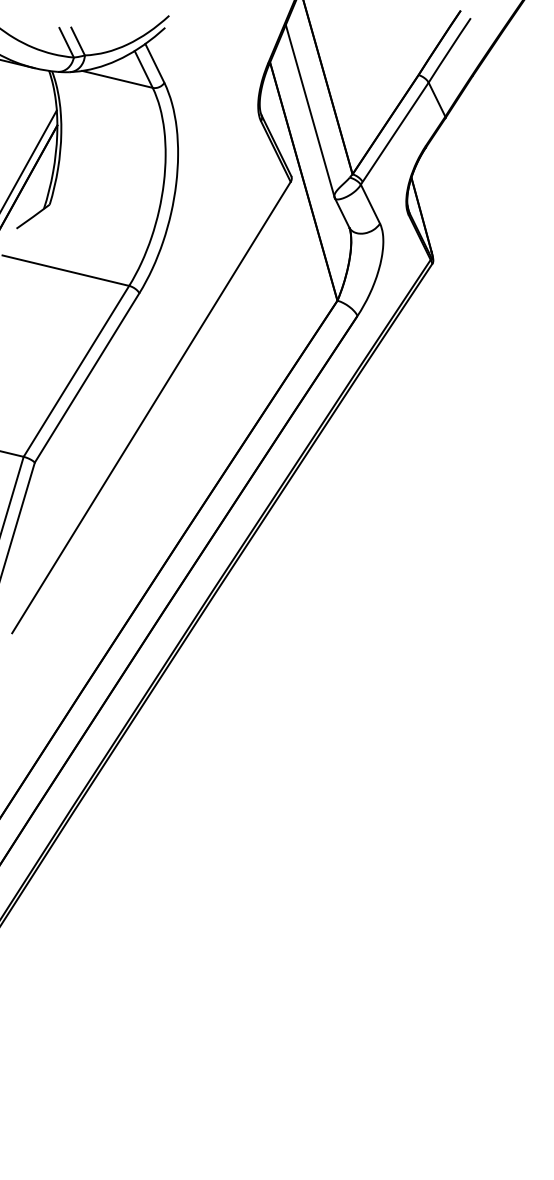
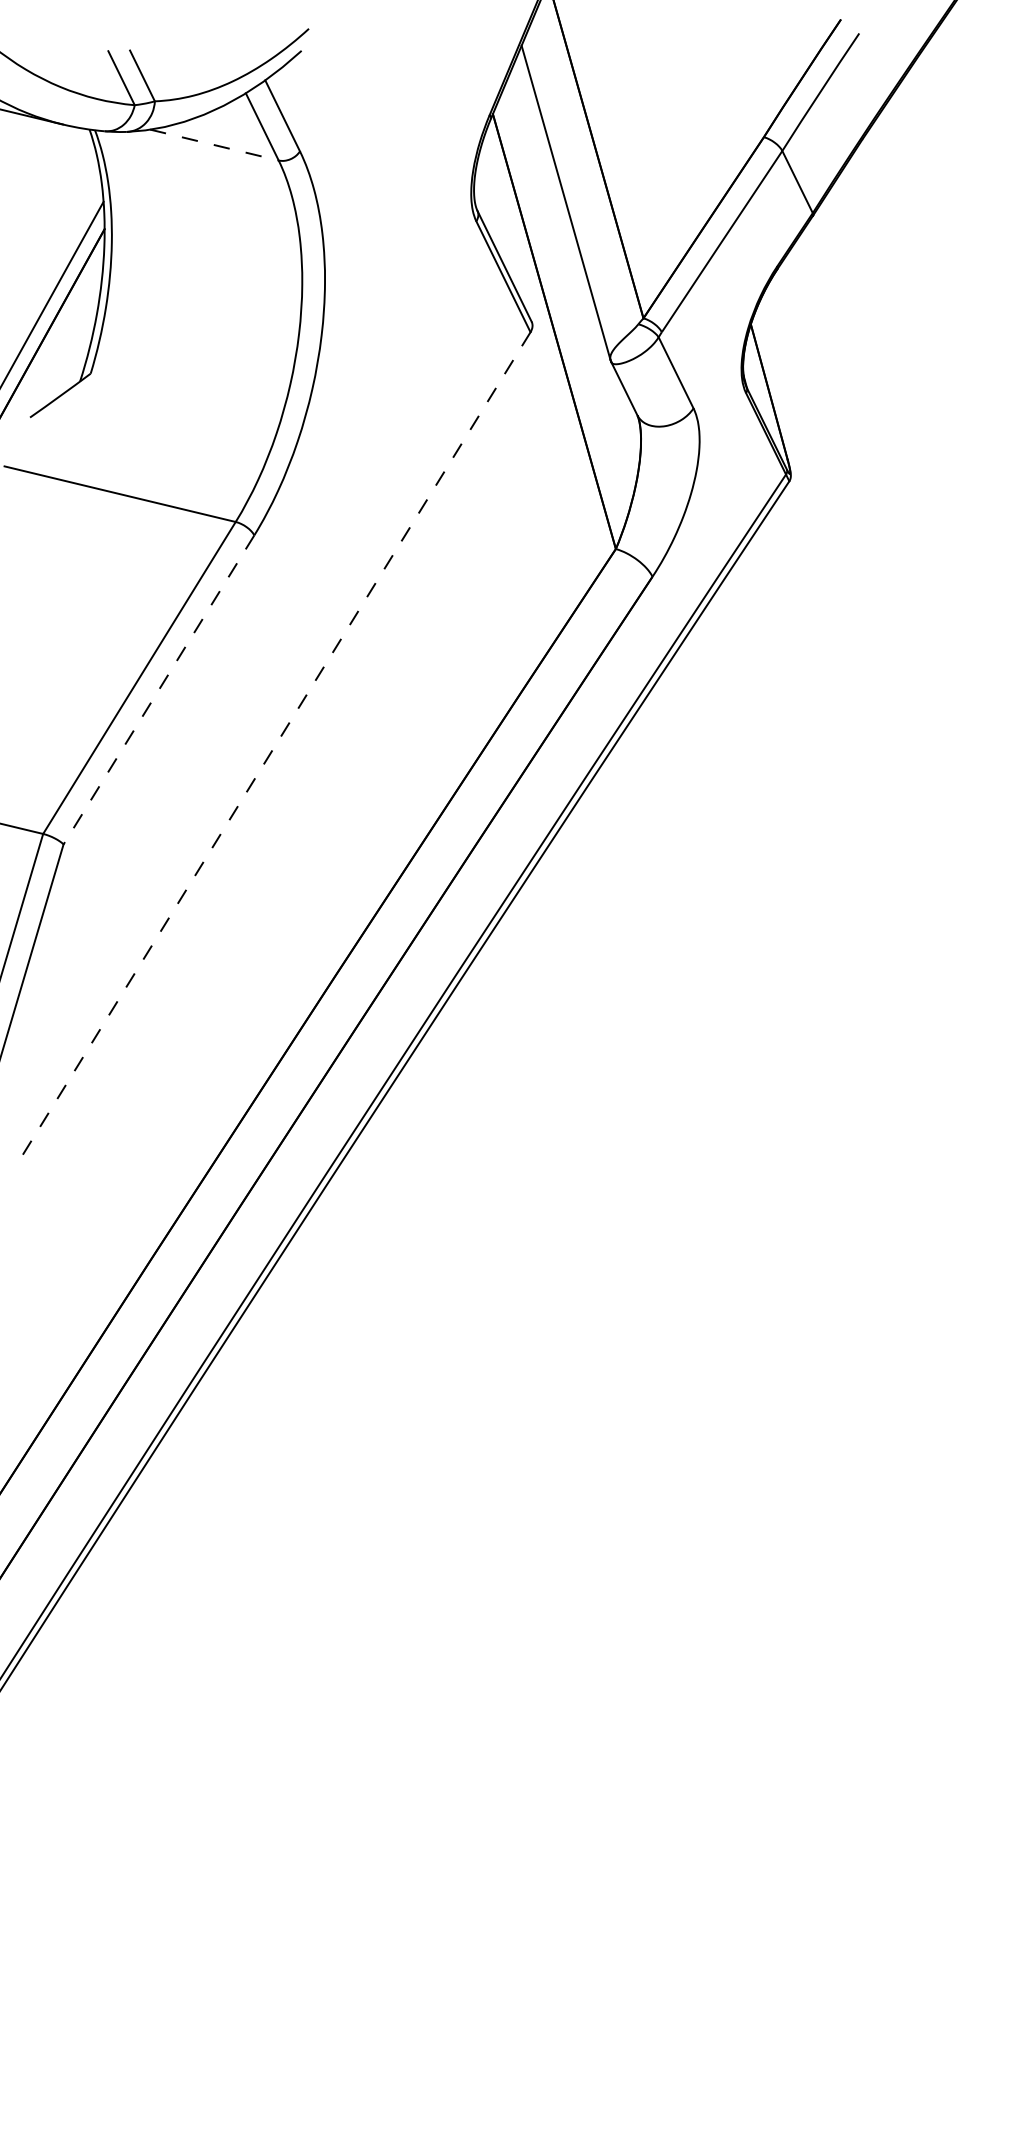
line: (117, 79) -> (214, 145), solid -> dashed
line: (86, 378) -> (157, 690), solid -> dashed
line: (151, 408) -> (276, 745), solid -> dashed

